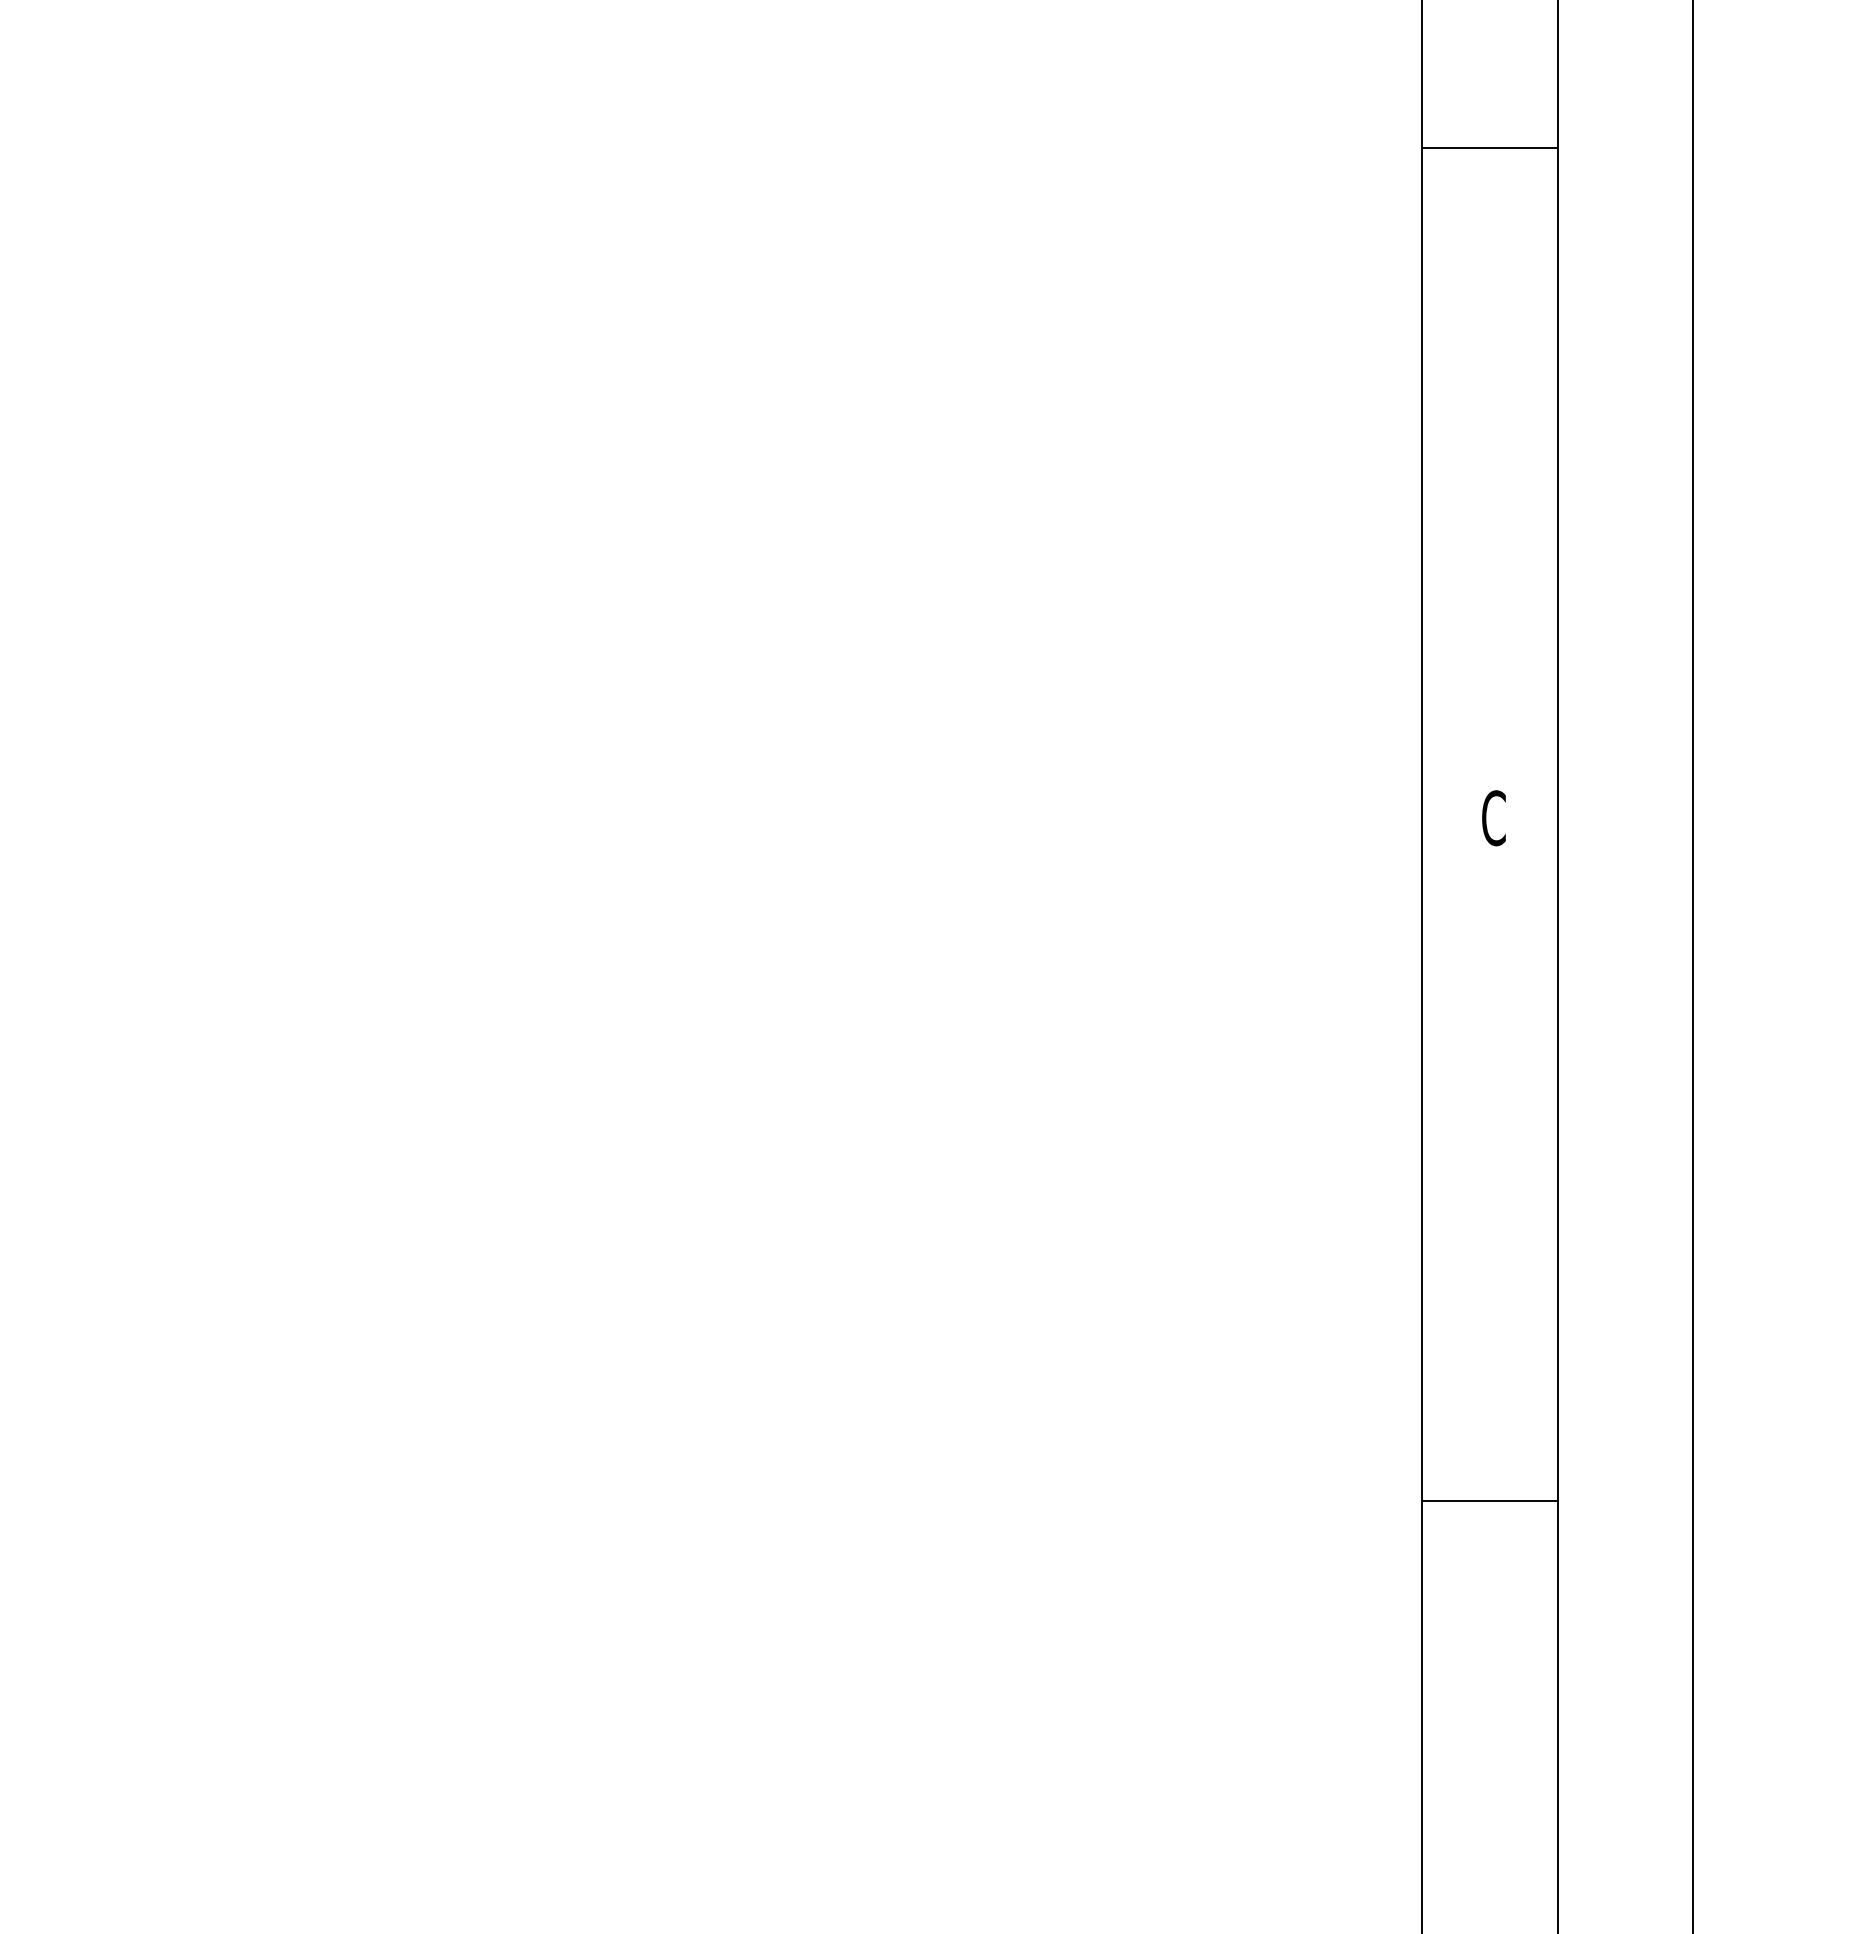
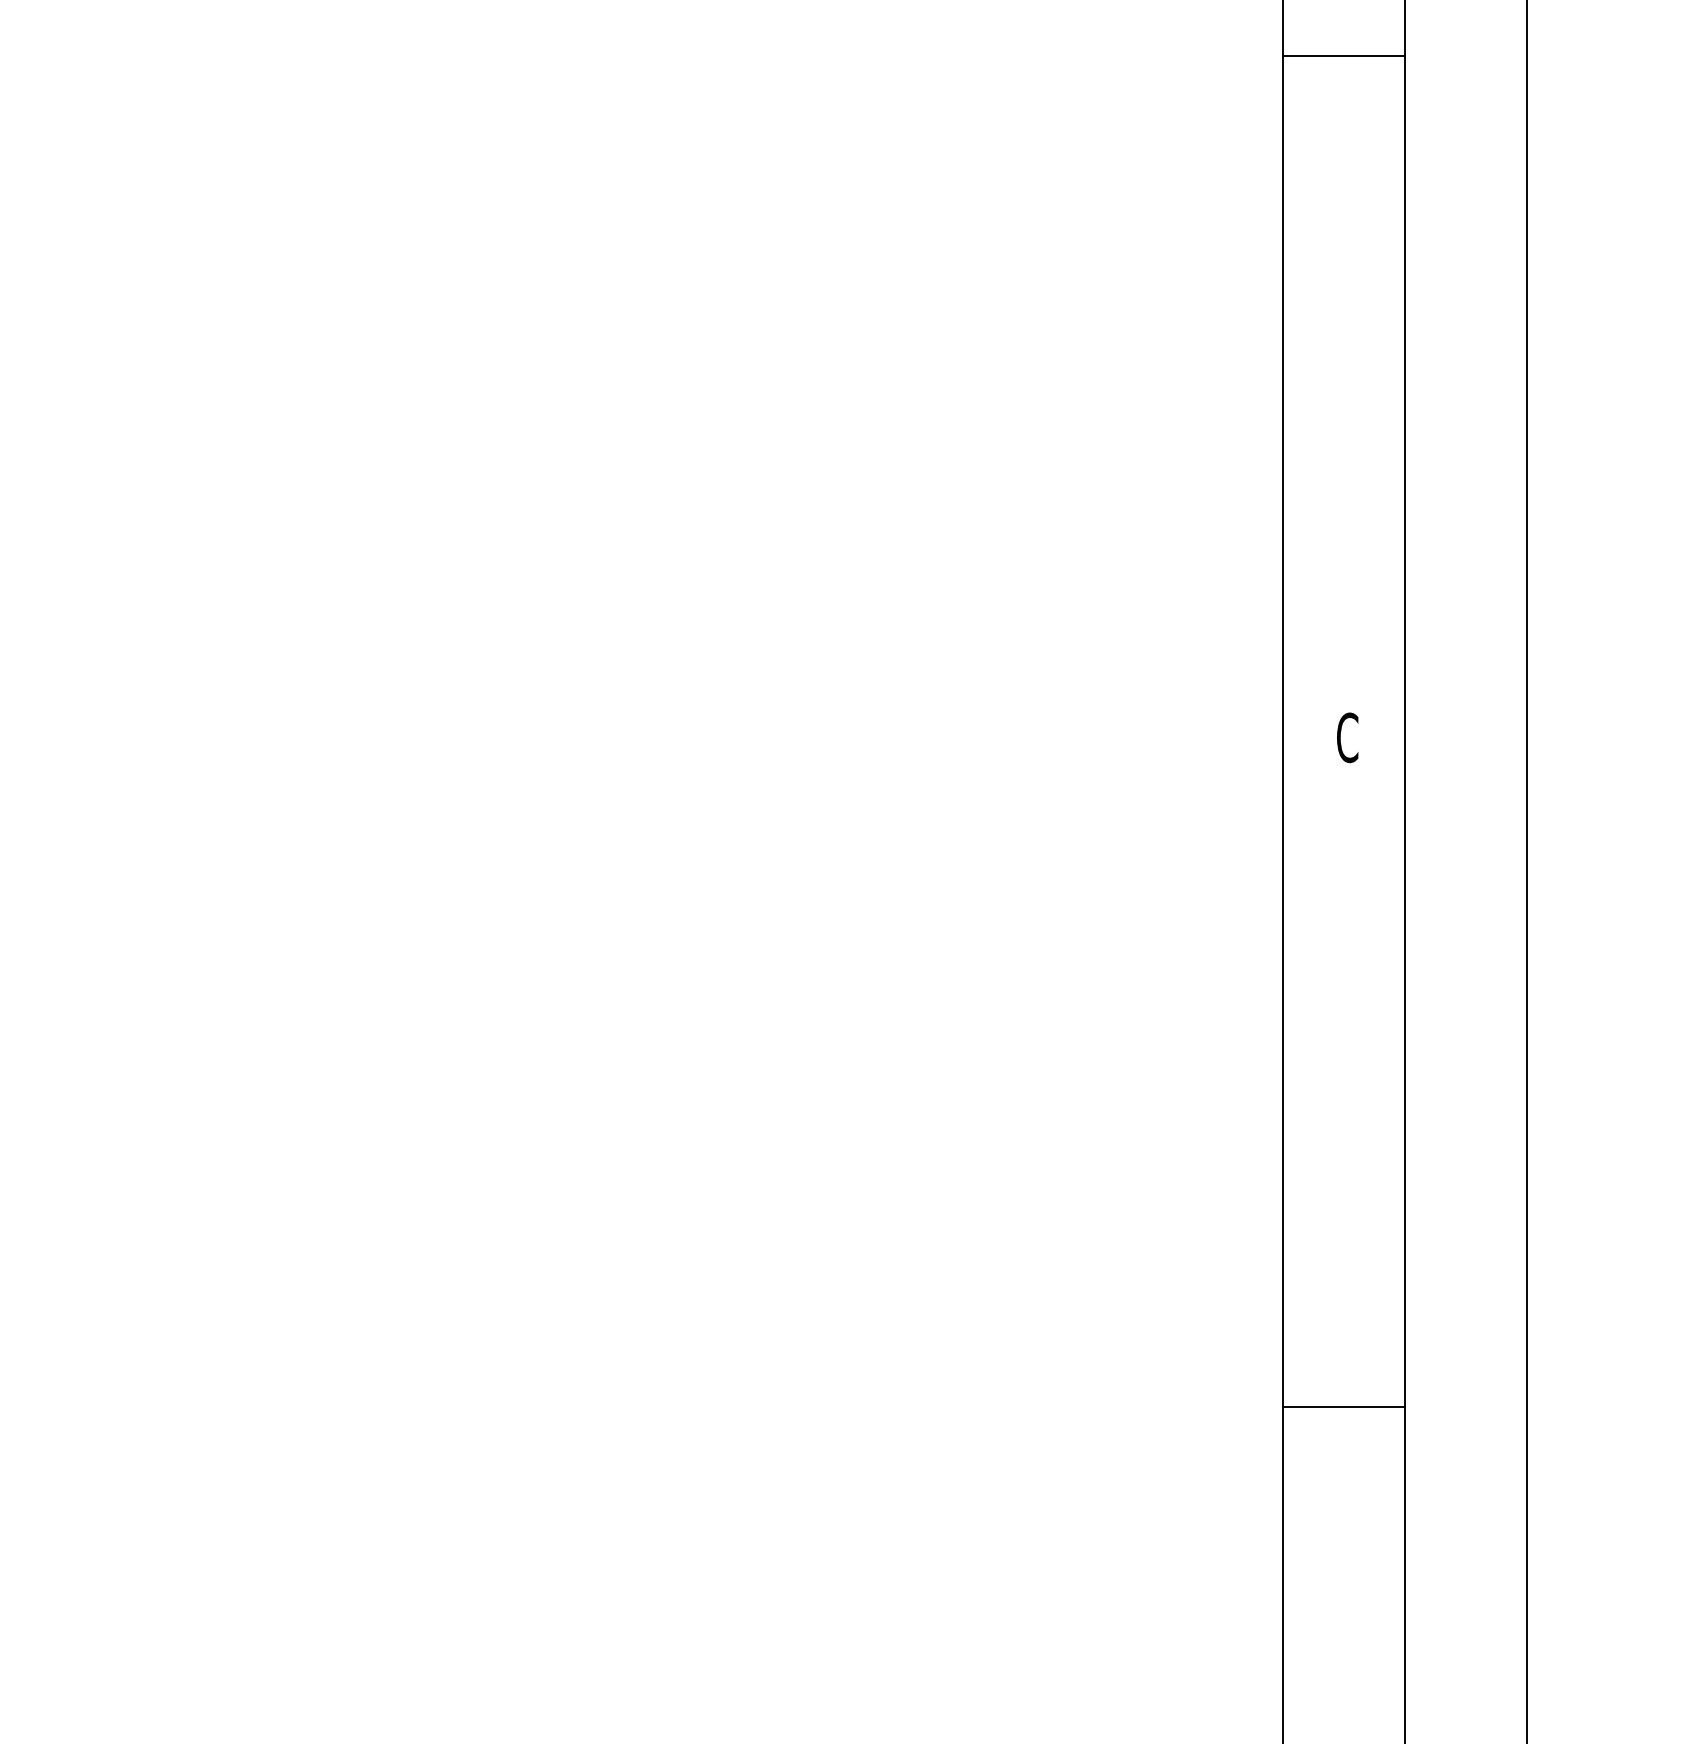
line: (1489, 148) -> (1343, 55), moved
line: (1489, 1500) -> (1343, 1407), moved

